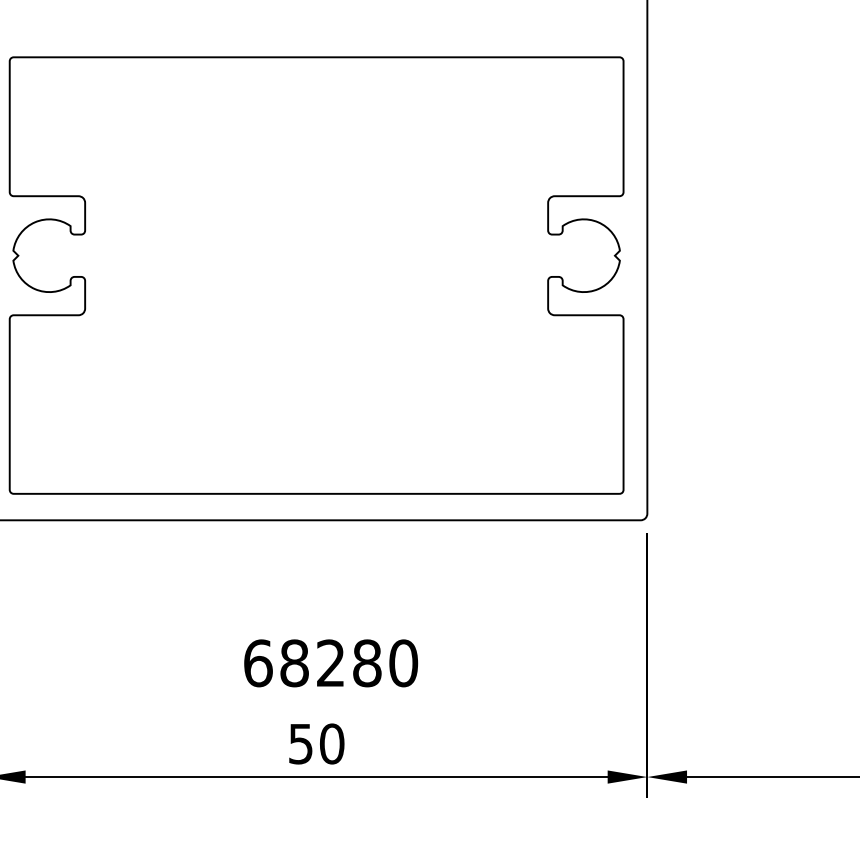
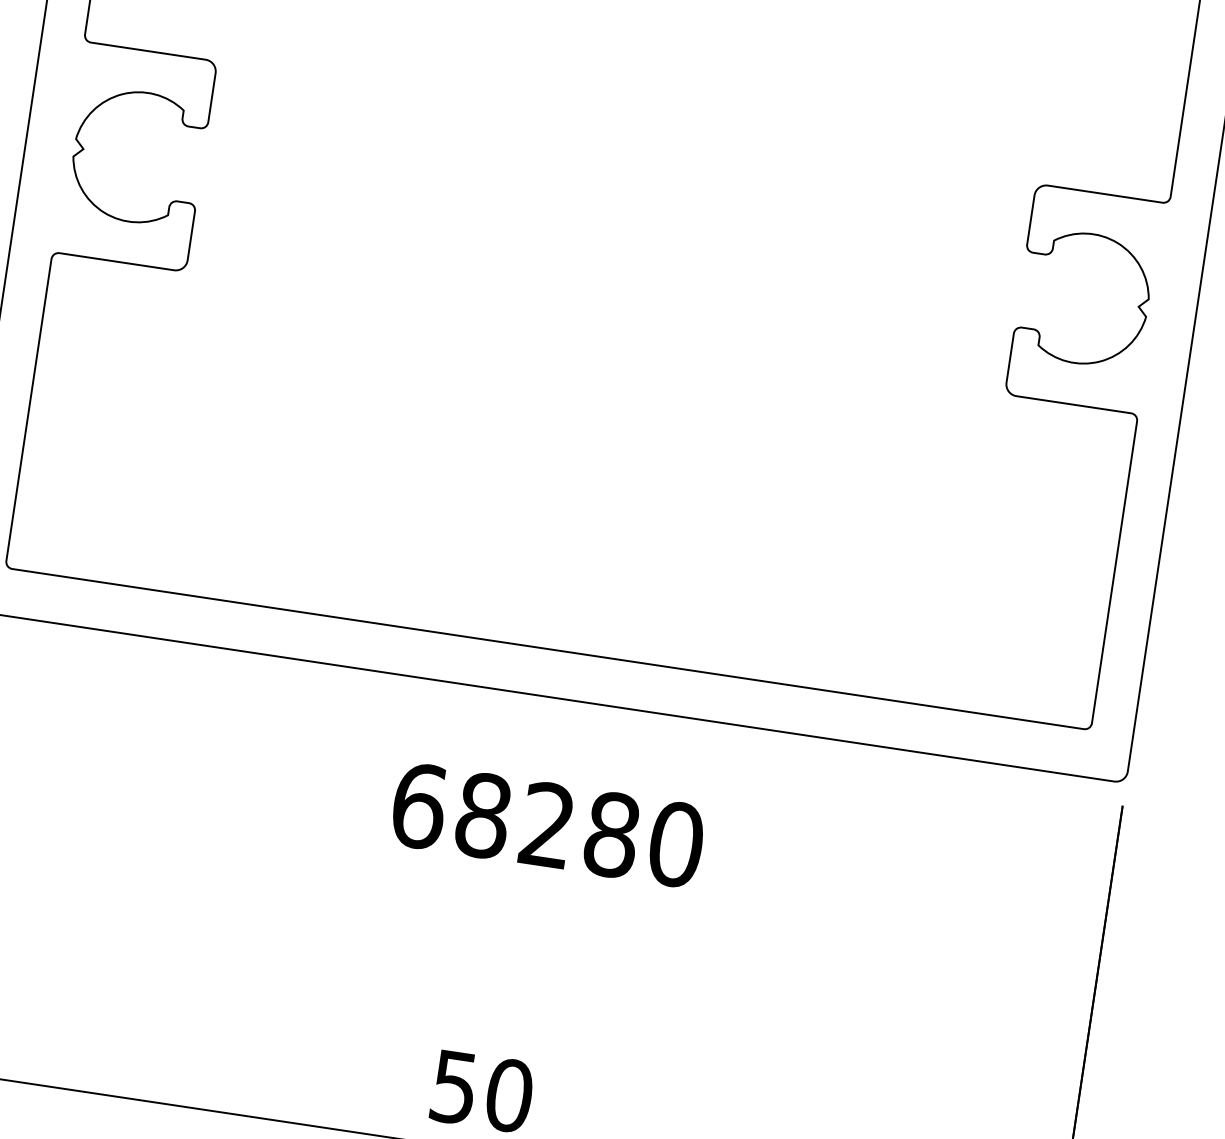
text: (331, 663) -> (548, 825), moved

